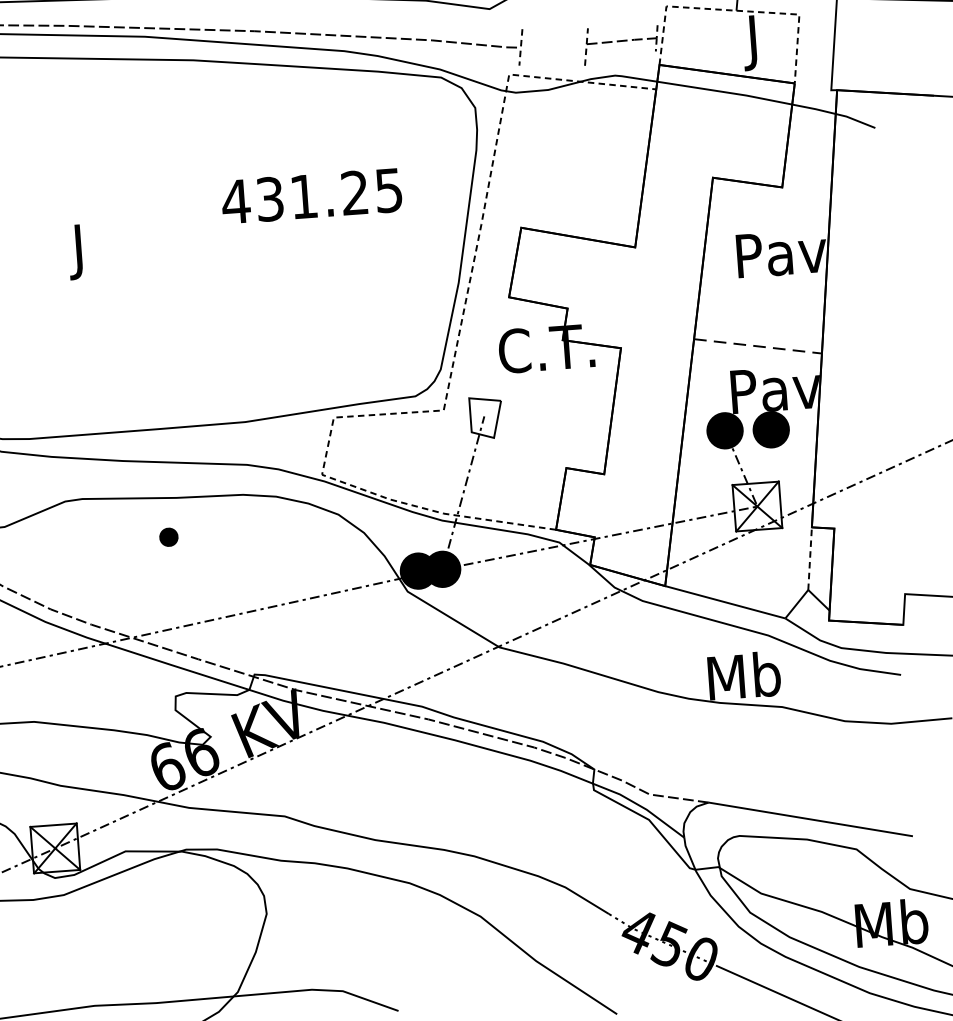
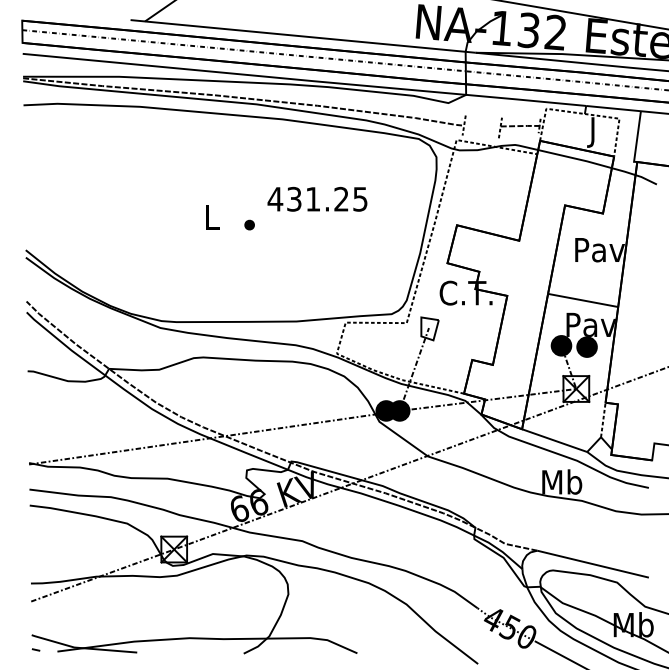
text: (311, 194) -> (317, 198), moved
text: (80, 251) -> (212, 220), J -> L
line: (758, 346) -> (583, 300), dashed -> solid
part: (168, 536) -> (249, 224), moved

